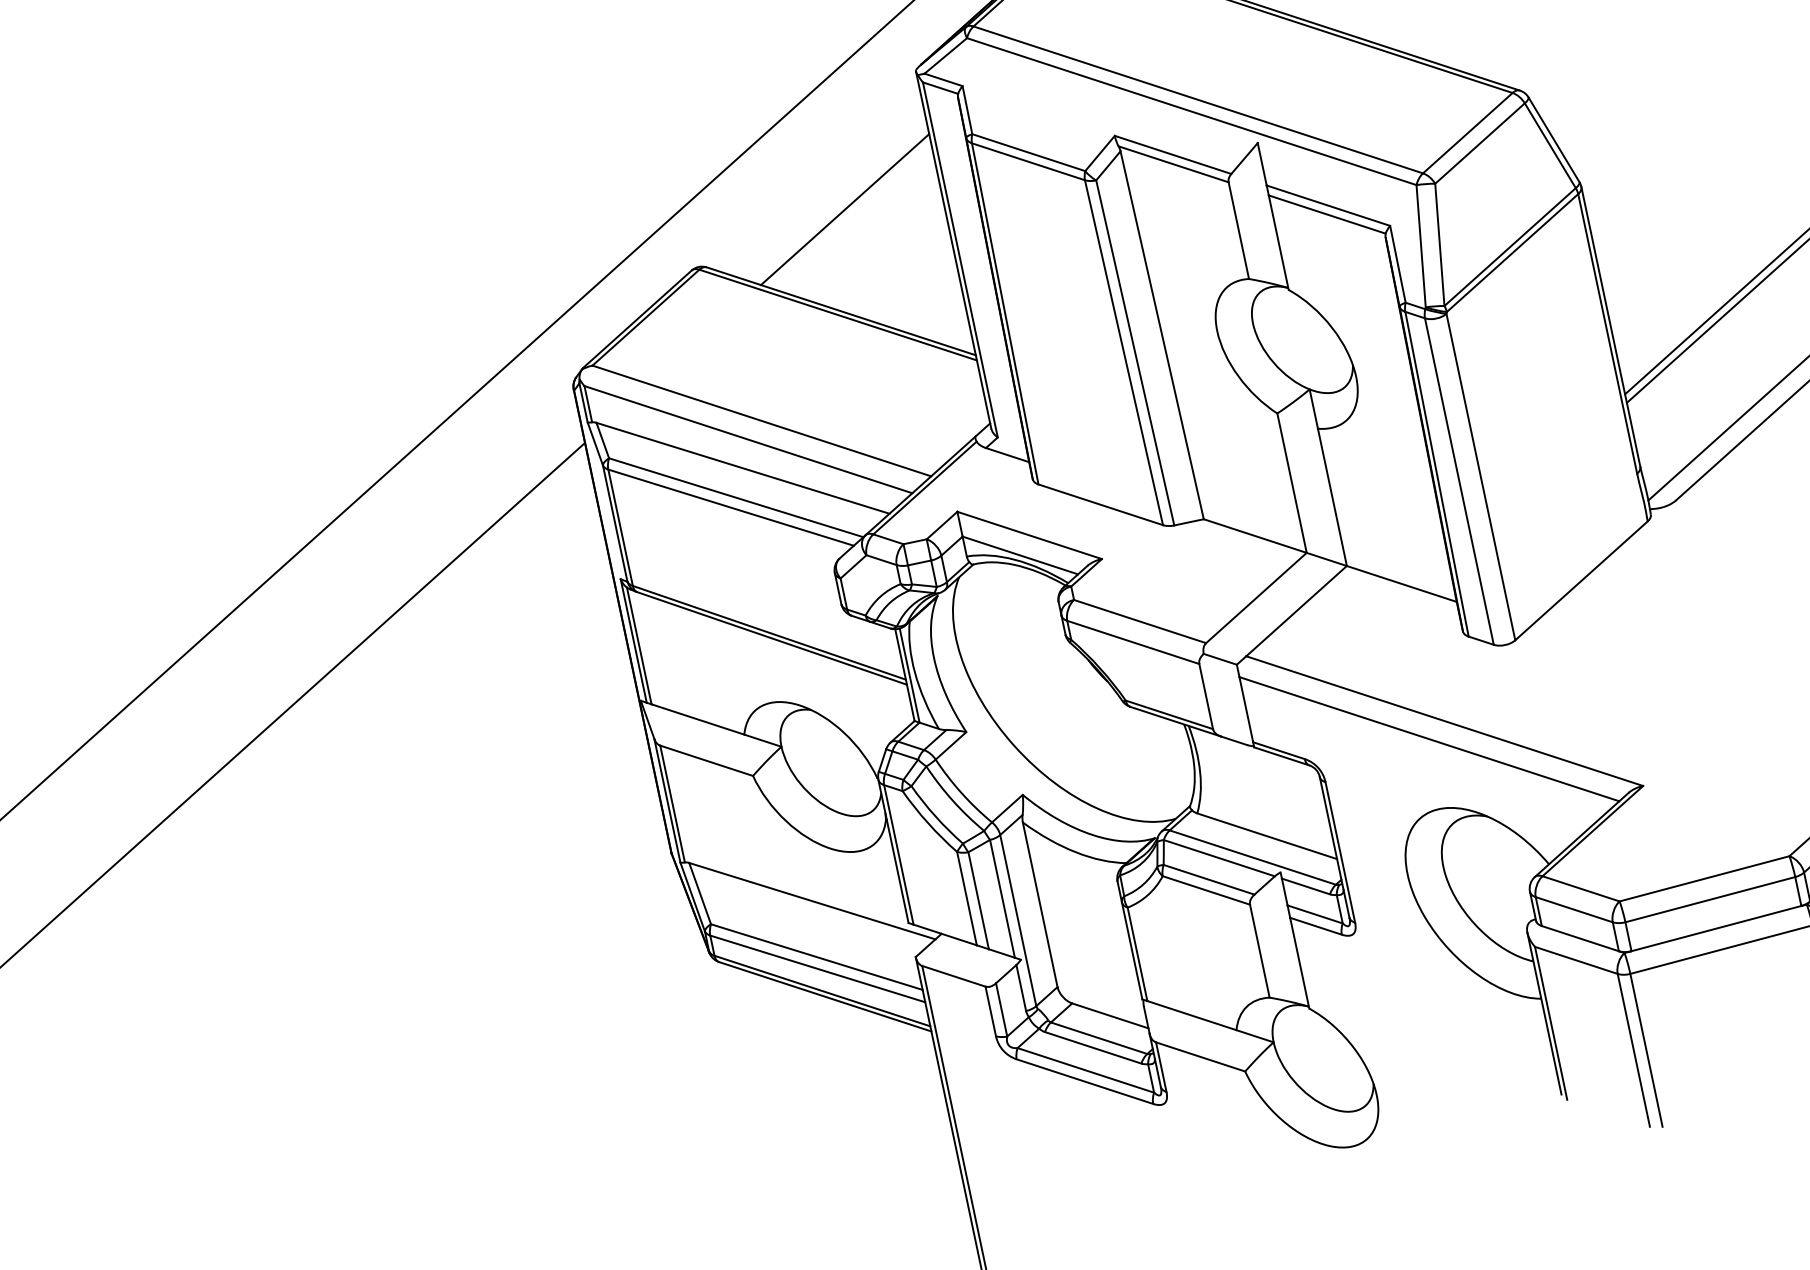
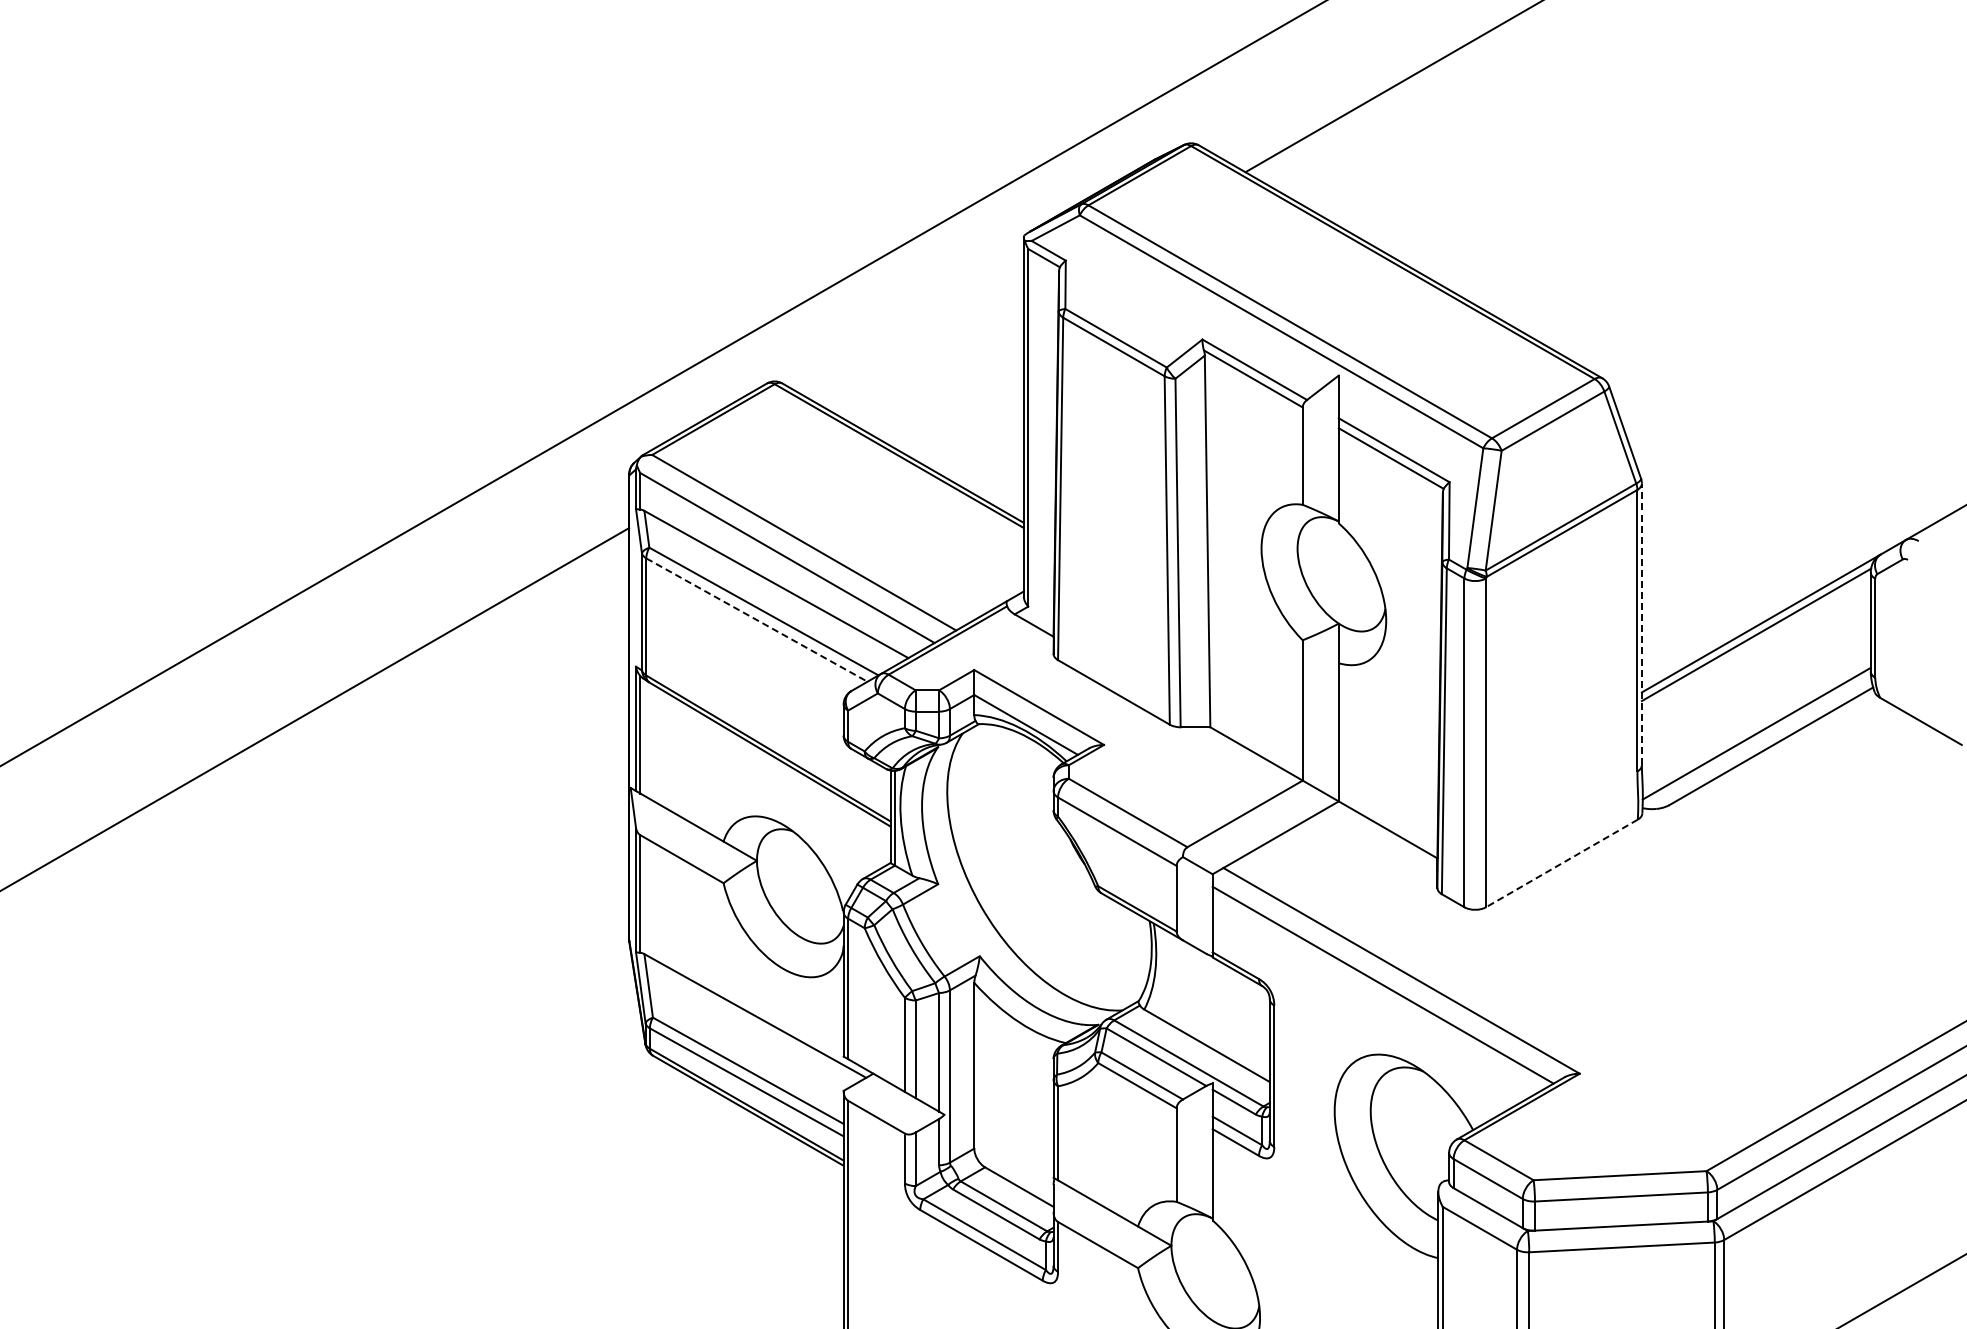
line: (845, 209) -> (927, 355), removed
line: (1610, 326) -> (1641, 624), solid -> dashed
line: (730, 508) -> (756, 620), solid -> dashed
line: (1581, 581) -> (1561, 863), solid -> dashed

